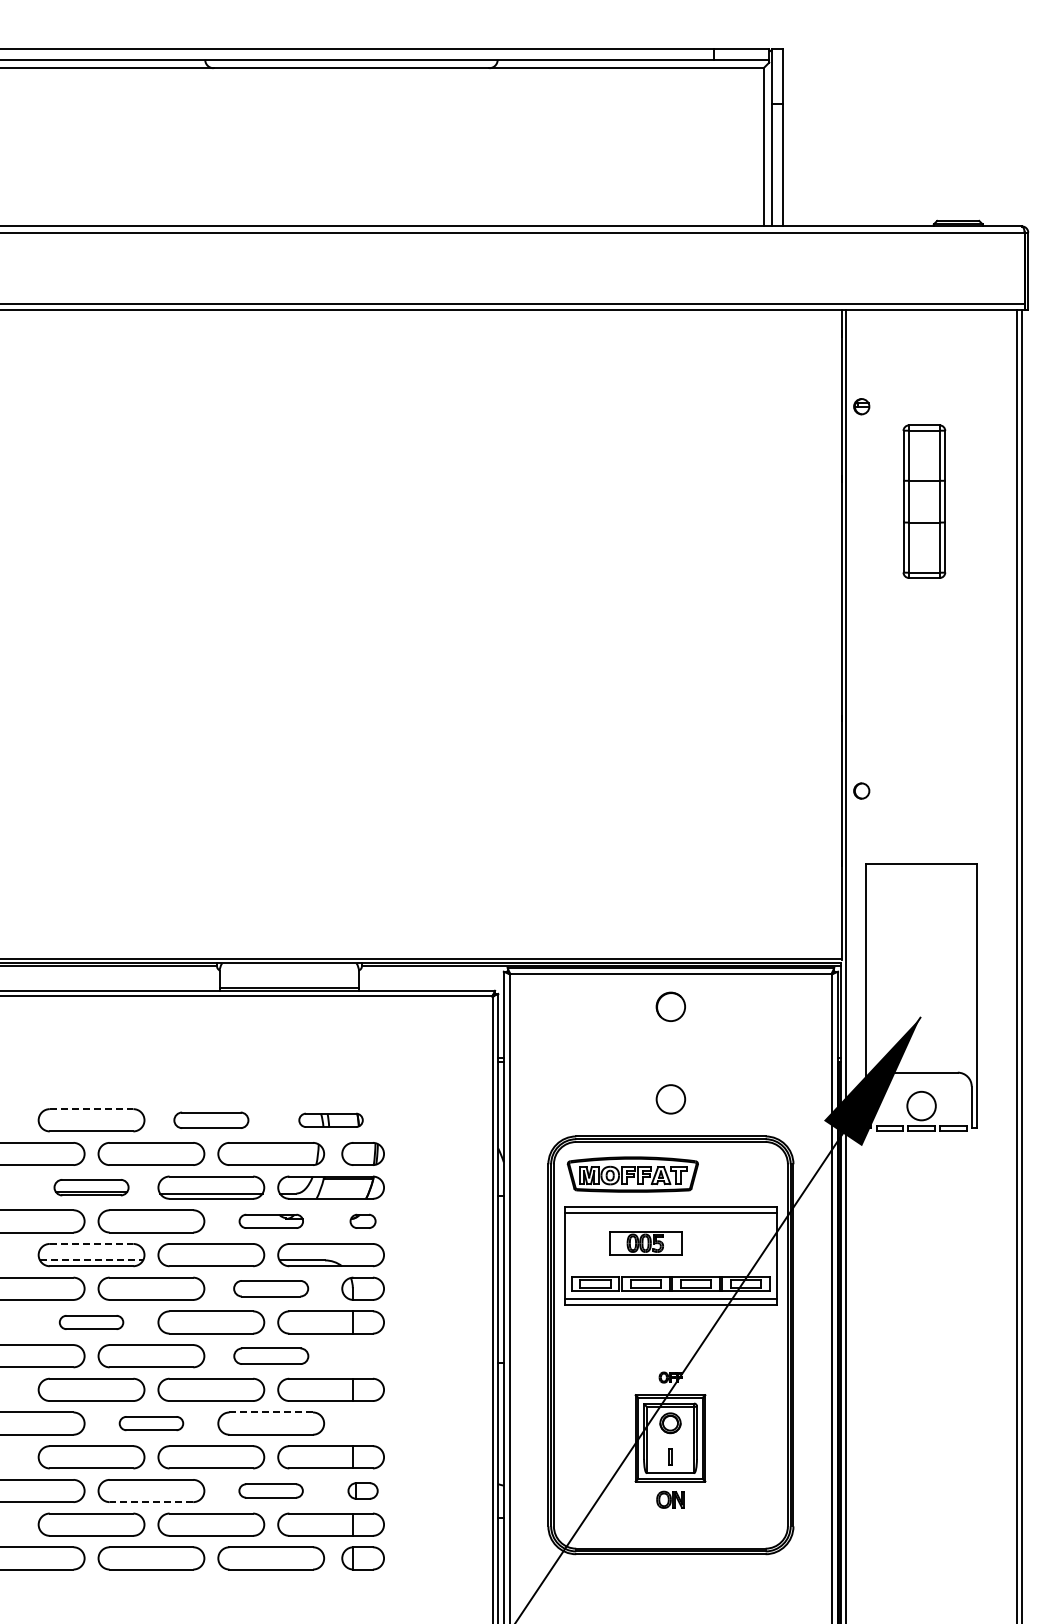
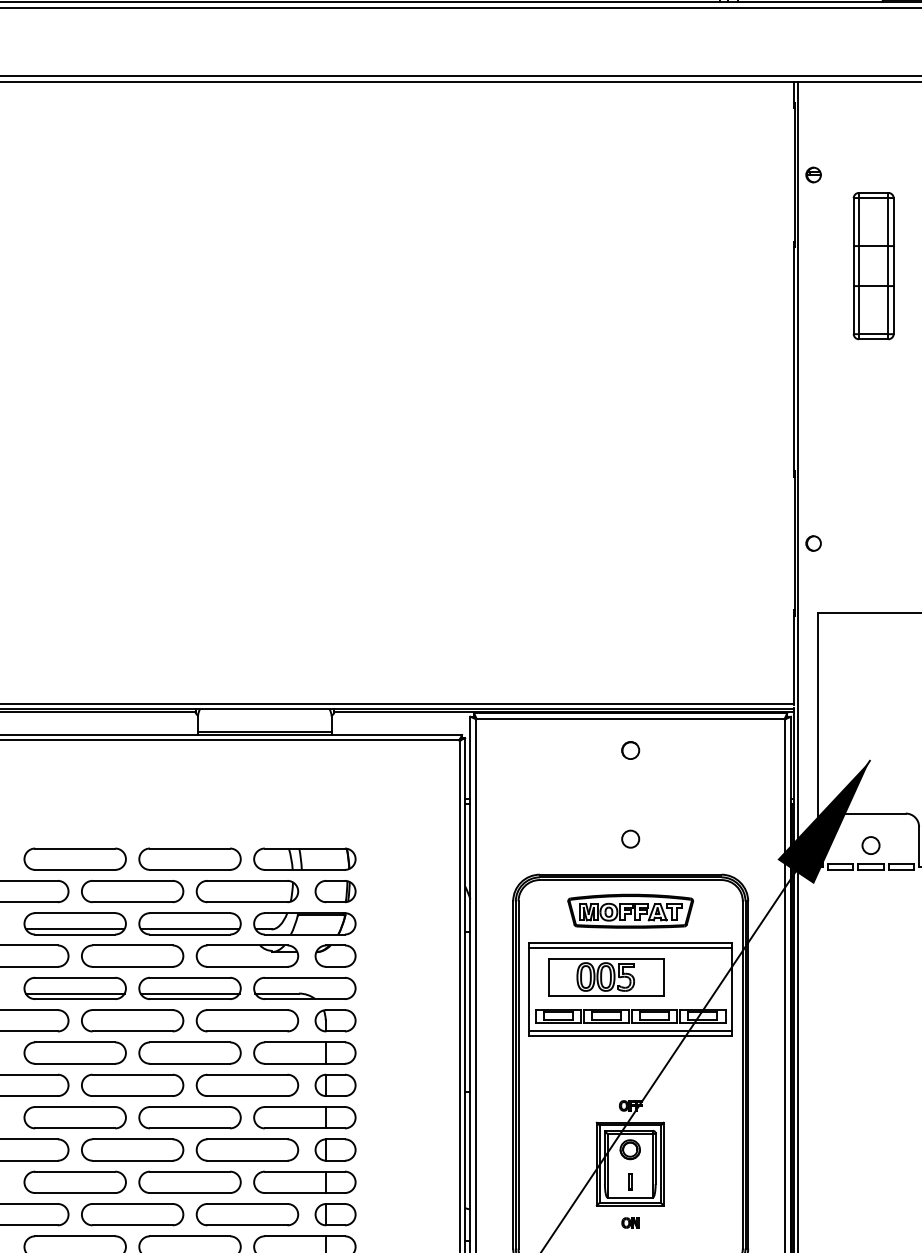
circle: (670, 1006) -> (630, 750), size x0.62
circle: (670, 1099) -> (630, 839), size x0.62
circle: (921, 1106) -> (870, 845), size x0.62
line: (91, 1109) -> (75, 848), dashed -> solid
part: (211, 1120) -> (190, 859), size x1.43
part: (330, 1120) -> (304, 859), size x1.67
part: (632, 1174) -> (630, 911), moved
part: (91, 1187) -> (75, 923), size x1.43
part: (271, 1221) -> (247, 956), size x1.67
part: (362, 1221) -> (334, 956), size x1.67
line: (91, 1243) -> (75, 977), dashed -> solid
part: (645, 1243) -> (606, 977), size x1.67
line: (91, 1260) -> (75, 993), dashed -> solid
line: (210, 1260) -> (189, 993), added
part: (270, 1288) -> (246, 1020), size x1.43
part: (91, 1322) -> (75, 1053), size x1.67
part: (271, 1356) -> (247, 1085), size x1.43
part: (362, 1356) -> (334, 1085), added
line: (271, 1412) -> (247, 1139), dashed -> solid
part: (151, 1423) -> (132, 1149), size x1.67
part: (362, 1423) -> (334, 1149), added
part: (270, 1490) -> (246, 1214), size x1.67
part: (362, 1490) -> (334, 1214), size x1.43
part: (670, 1499) -> (630, 1222), size x0.62
line: (151, 1502) -> (132, 1225), dashed -> solid

